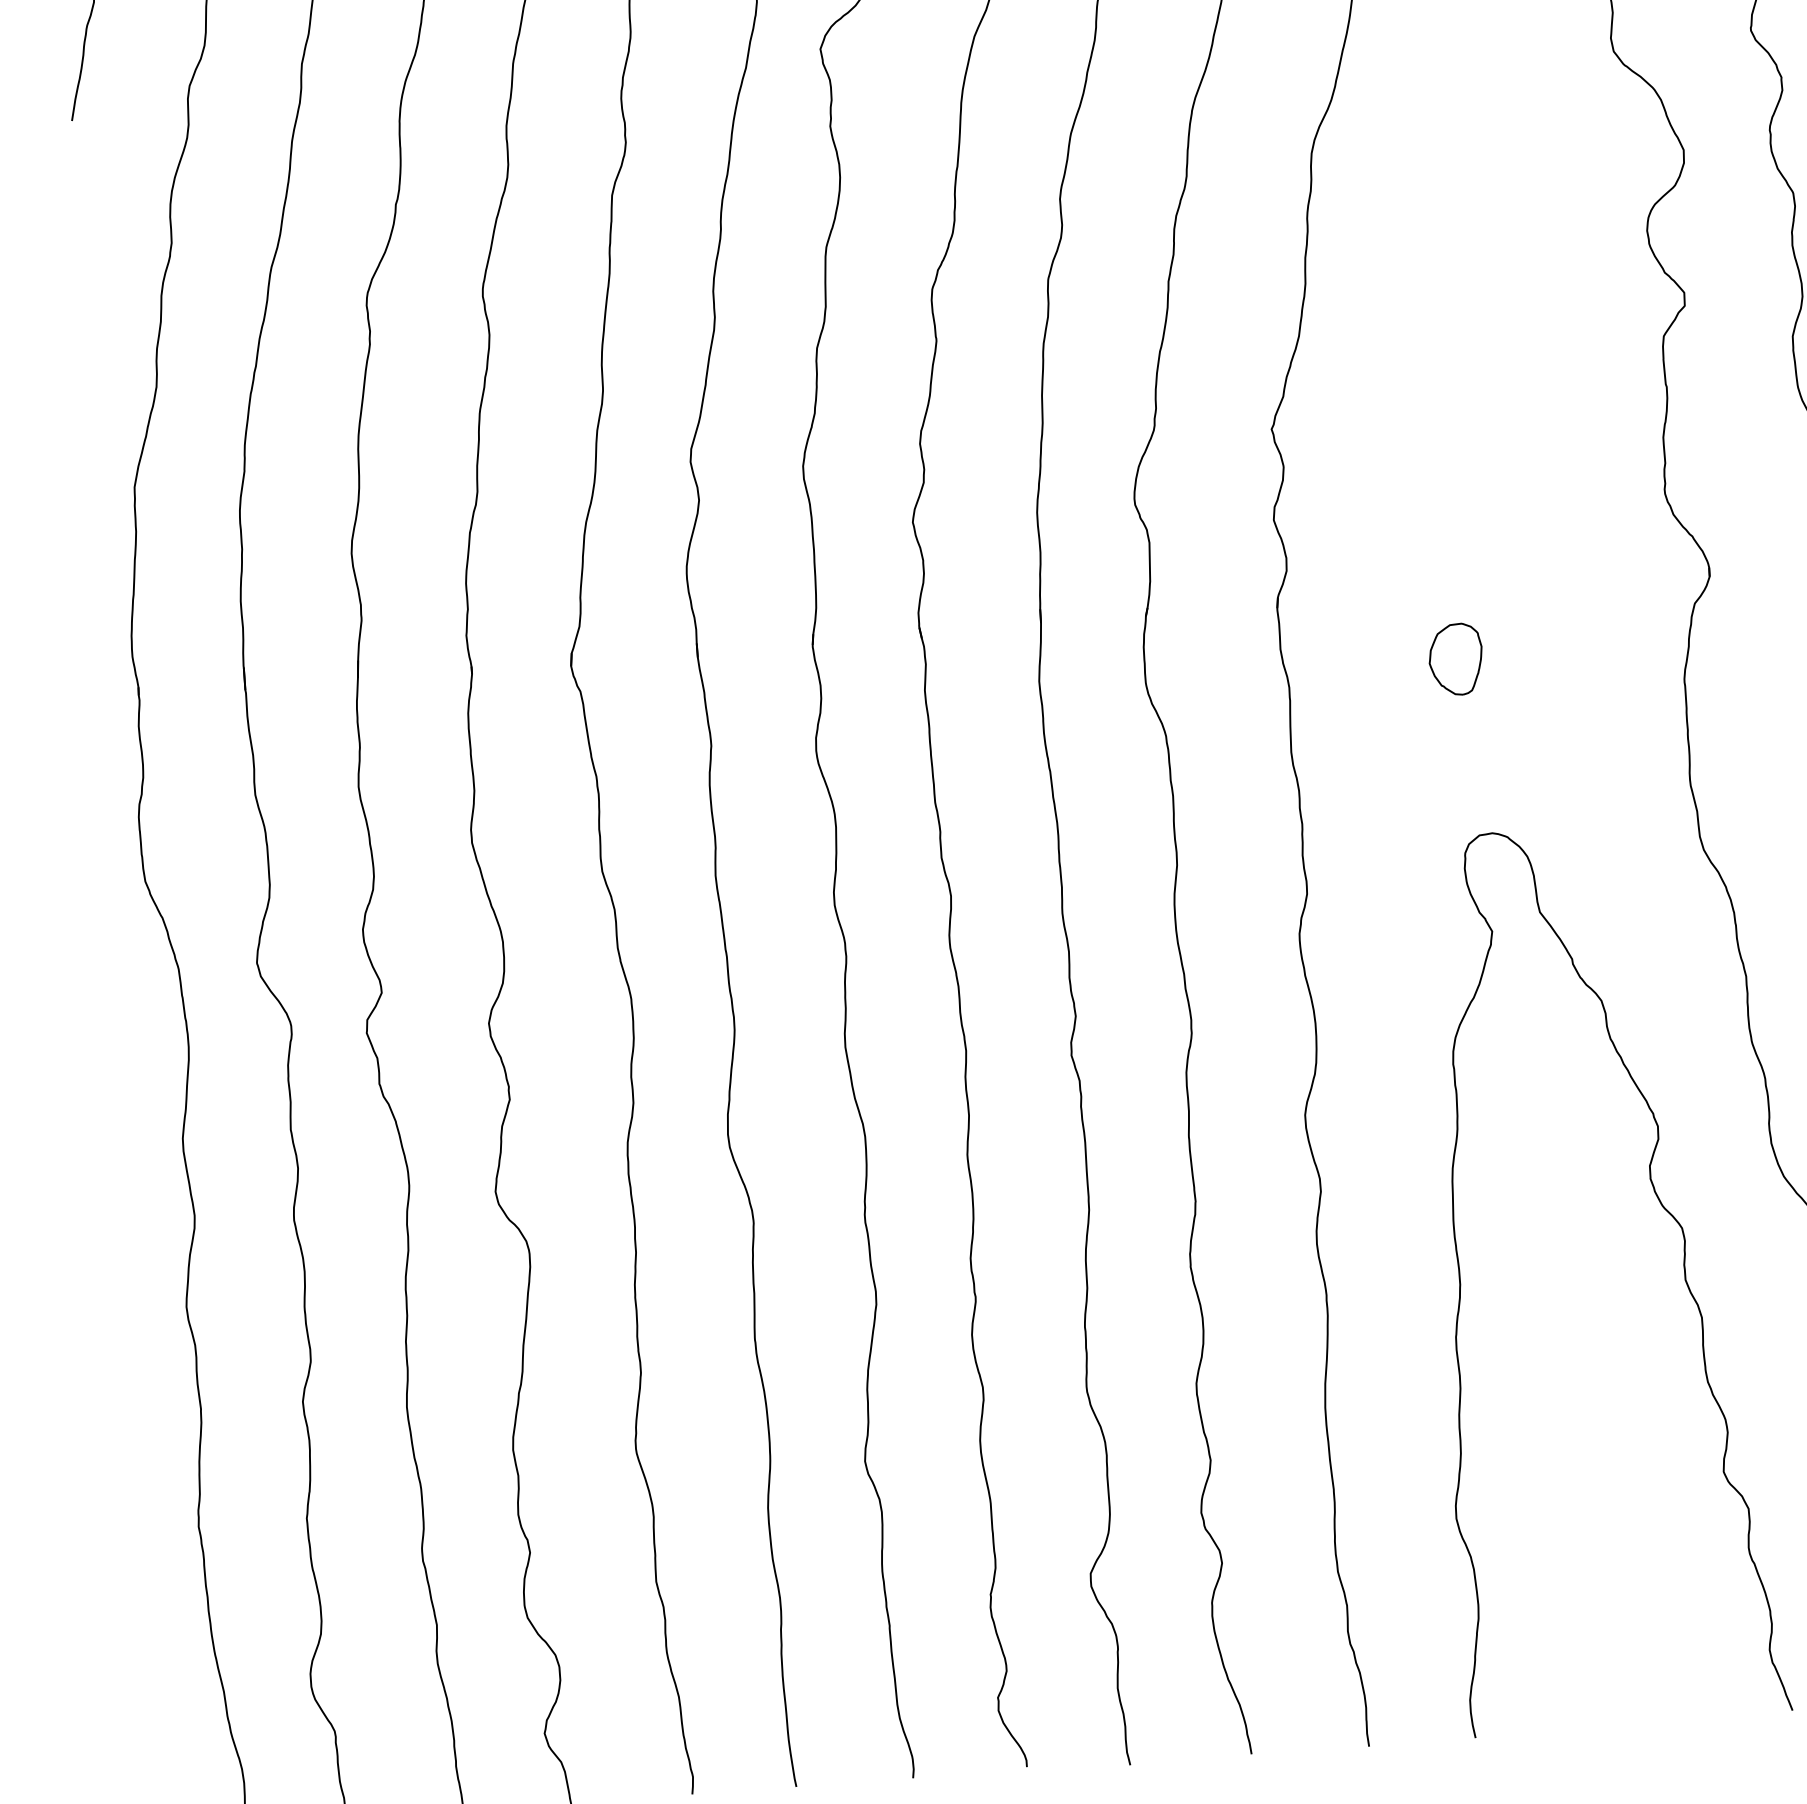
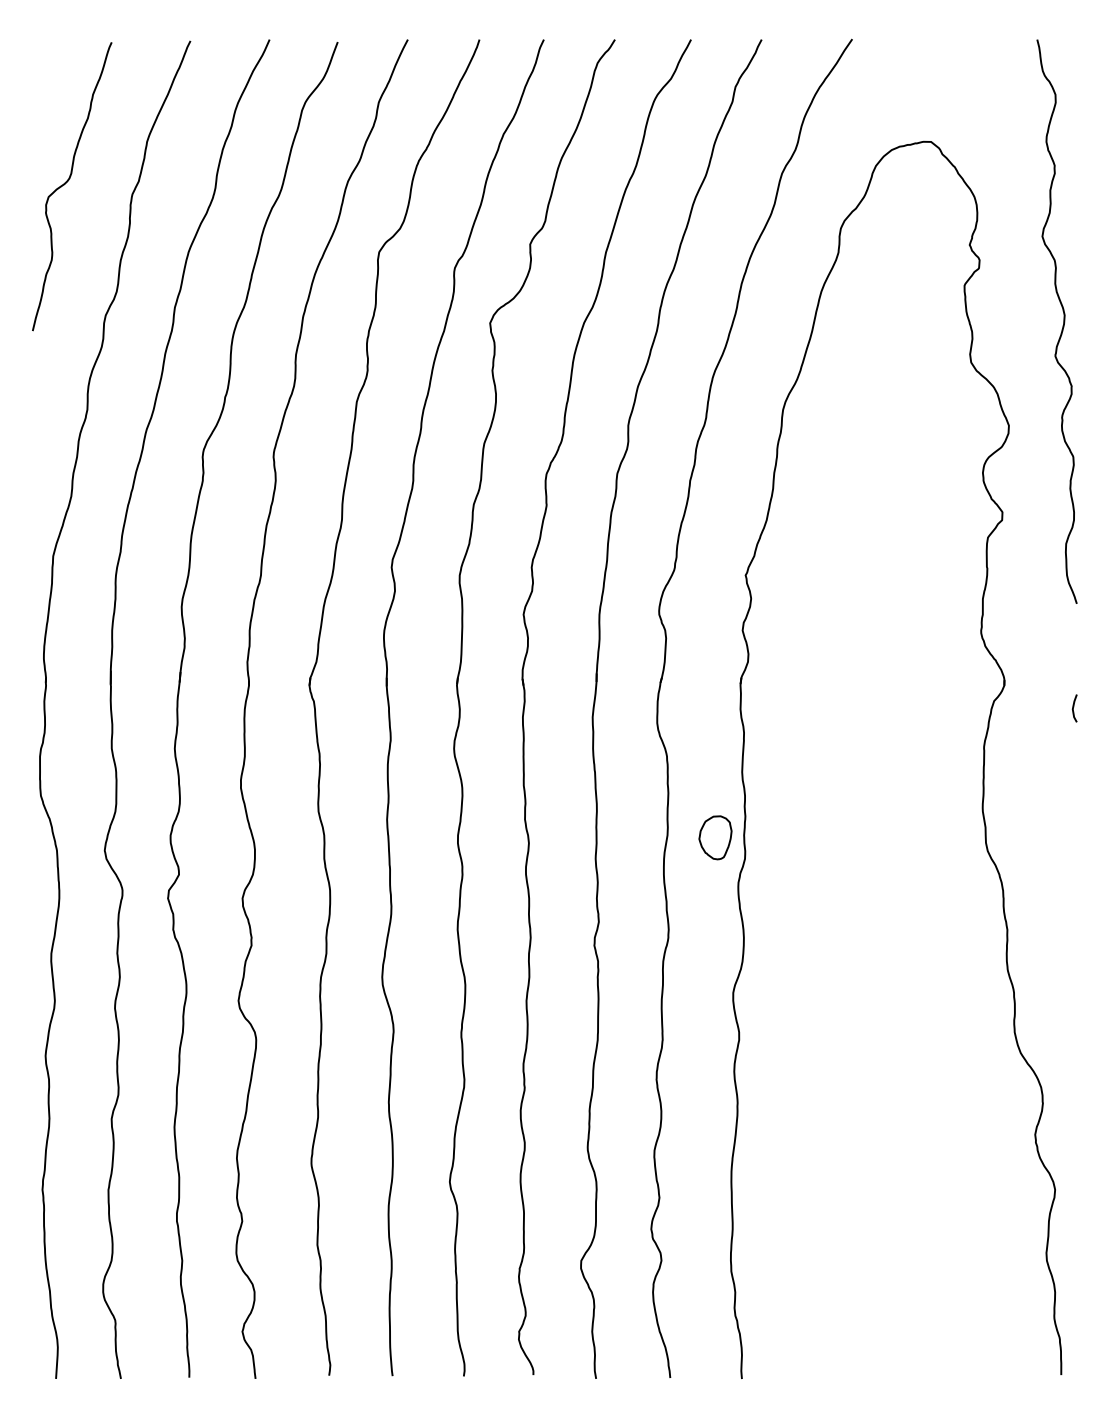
part: (1455, 659) -> (715, 837), moved
curve: (1683, 1269) -> (955, 1104), removed

